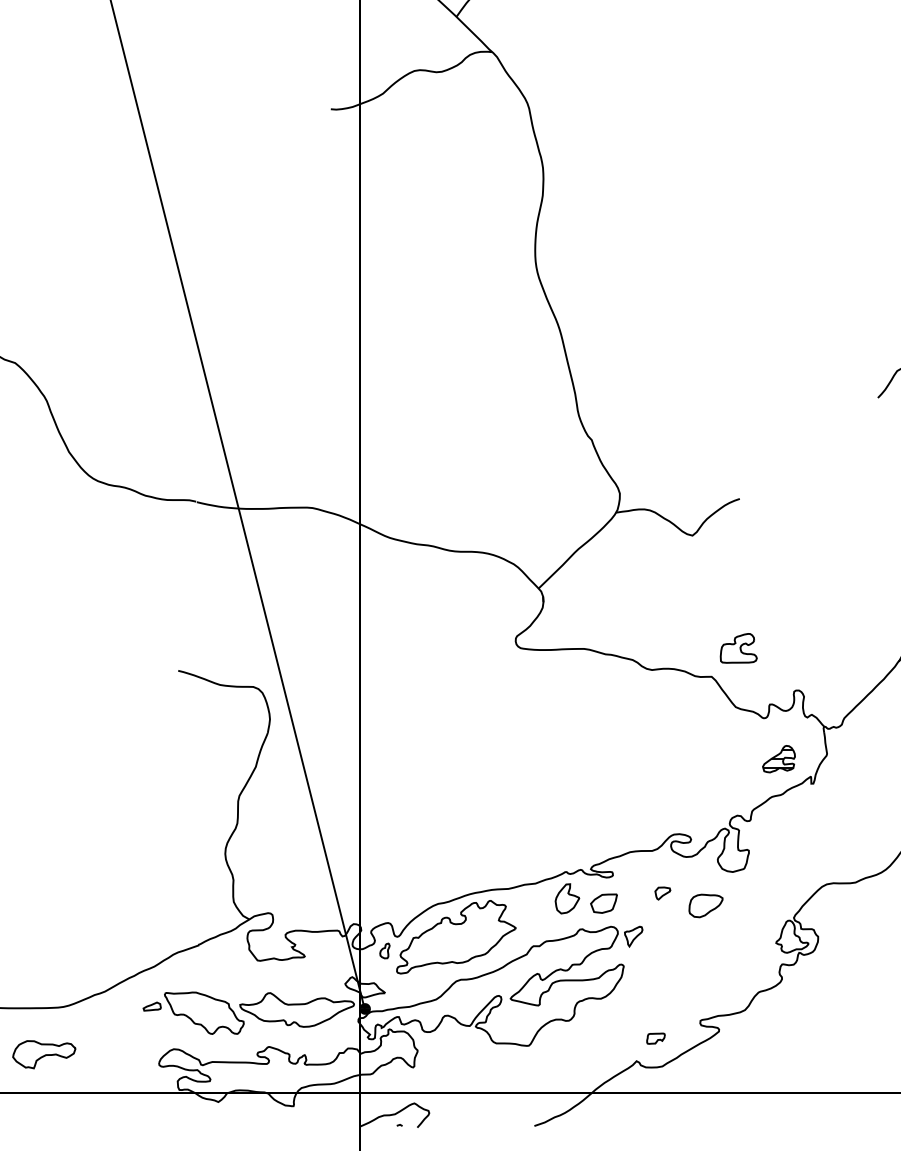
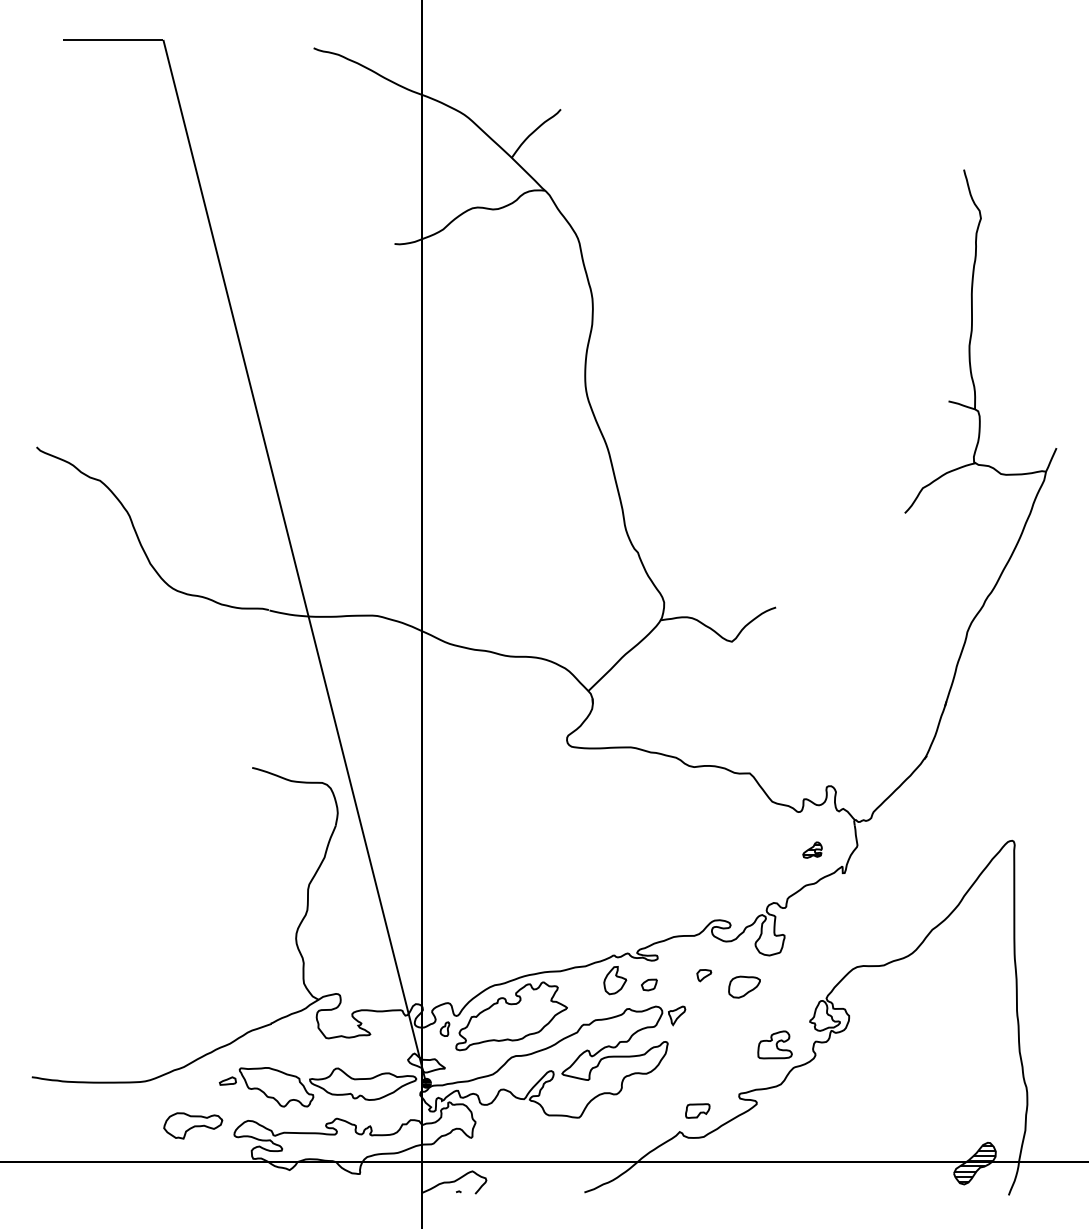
part: (738, 647) -> (774, 1044), moved
part: (778, 758) -> (812, 849), size x0.62
part: (604, 903) -> (649, 984), size x0.62
part: (655, 1038) -> (697, 1110), size x1.43
part: (44, 1054) -> (193, 1125), moved

